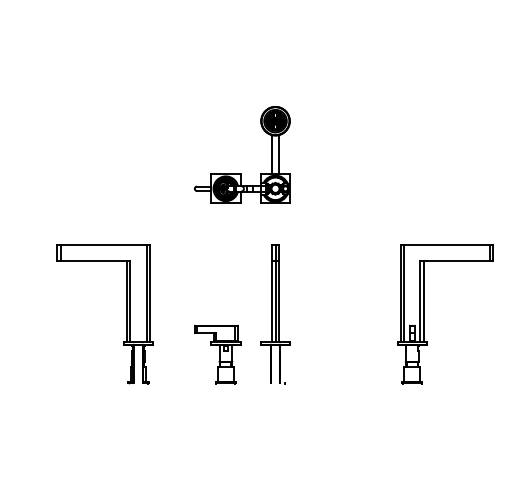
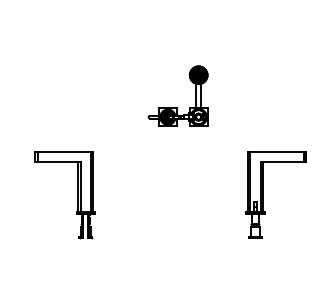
part: (241, 173) -> (177, 107), moved
part: (238, 324) -> (147, 201), removed

